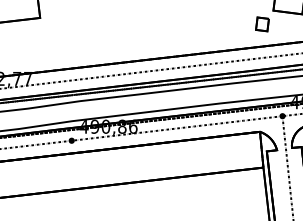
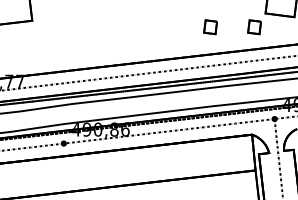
part: (218, 24) -> (210, 27), added

